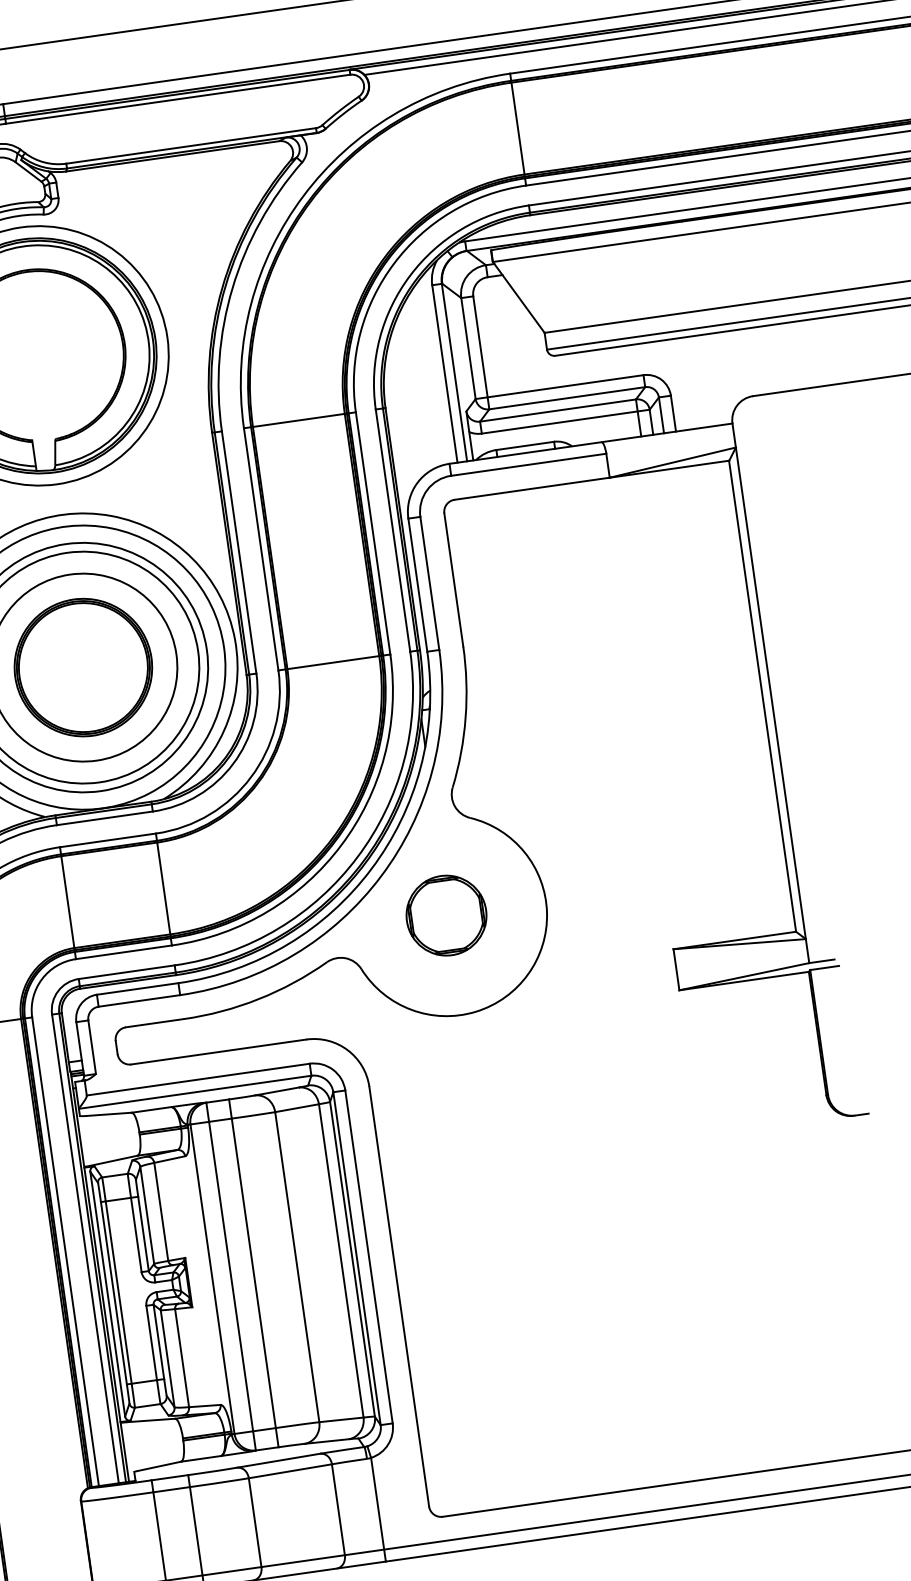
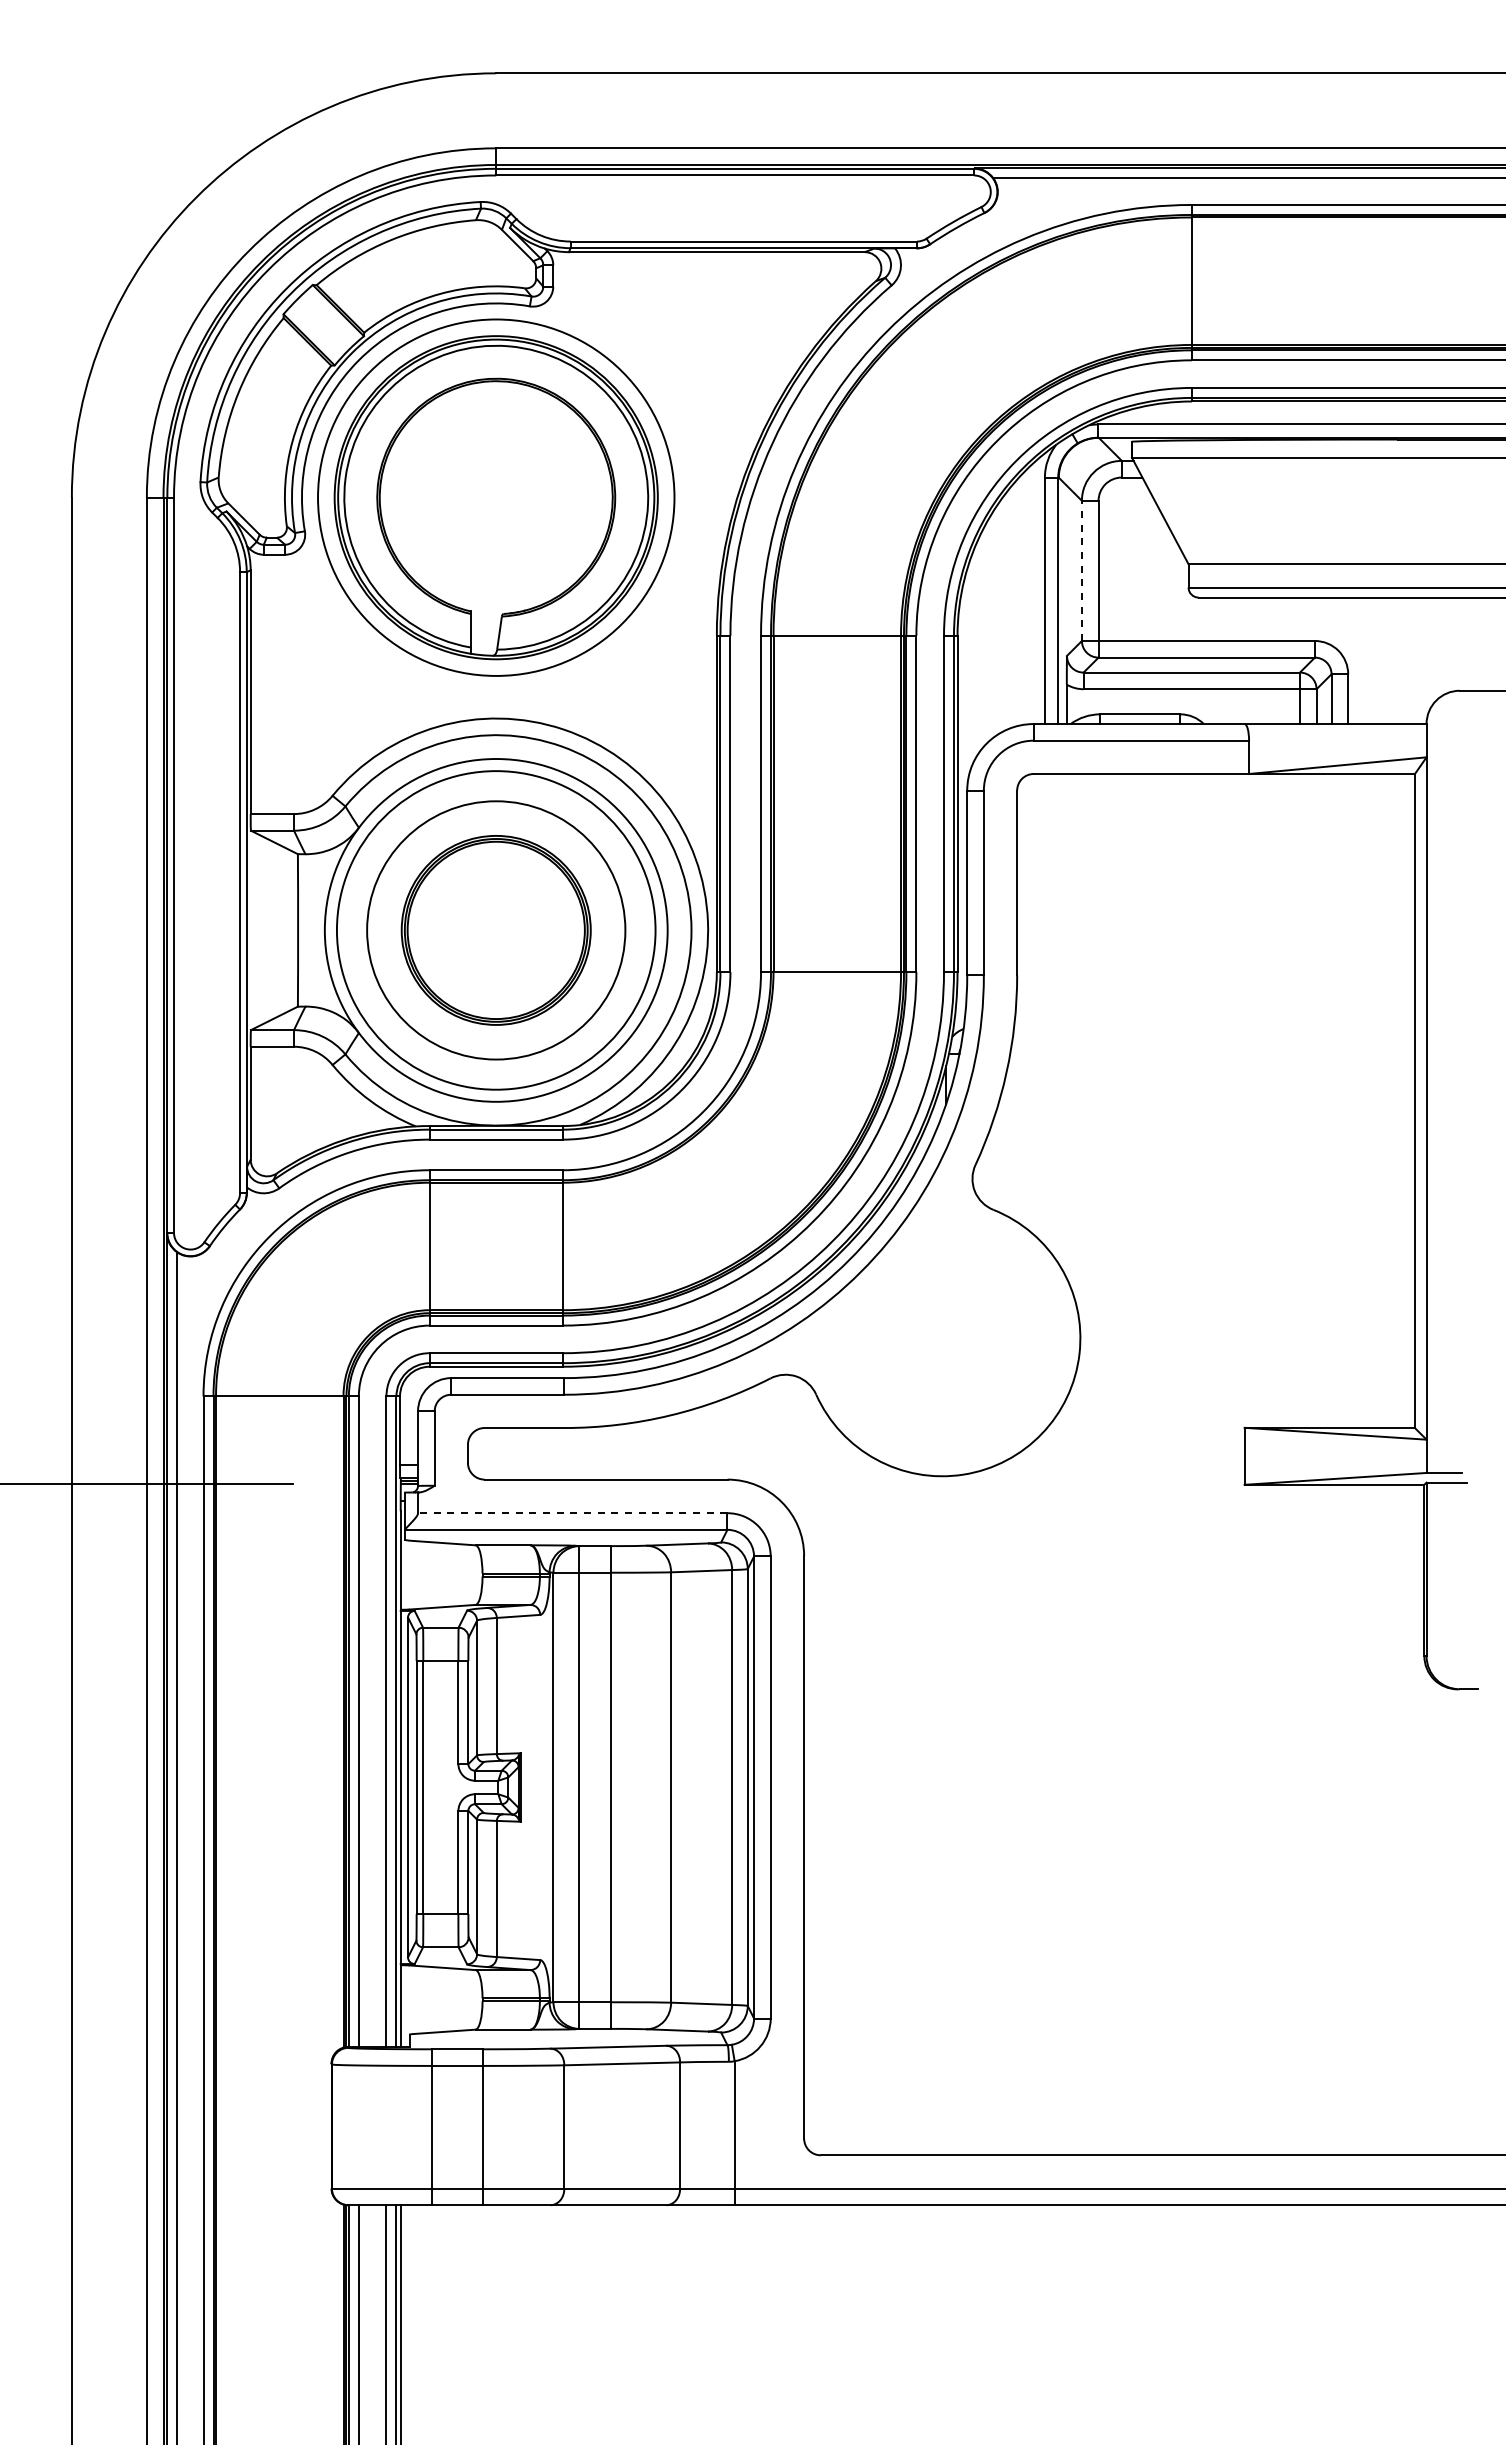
line: (468, 348) -> (1081, 570), solid -> dashed
part: (446, 915) -> (942, 1337), removed
line: (198, 1079) -> (572, 1513), solid -> dashed

